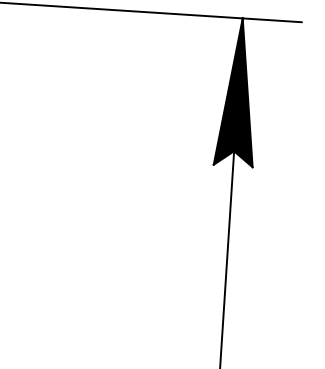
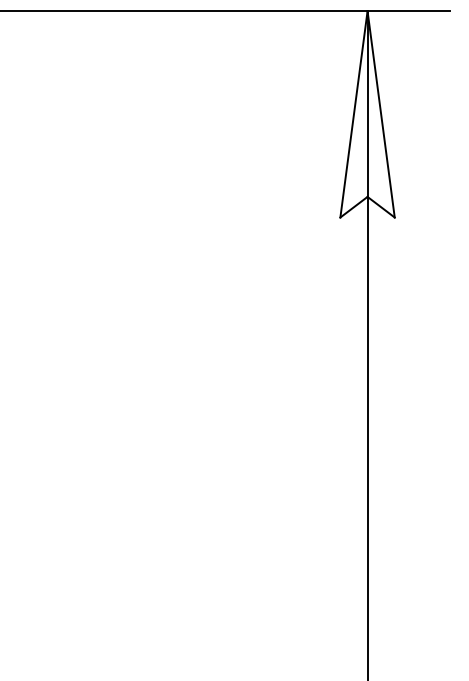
fill: (237, 92) -> (367, 114), removed

